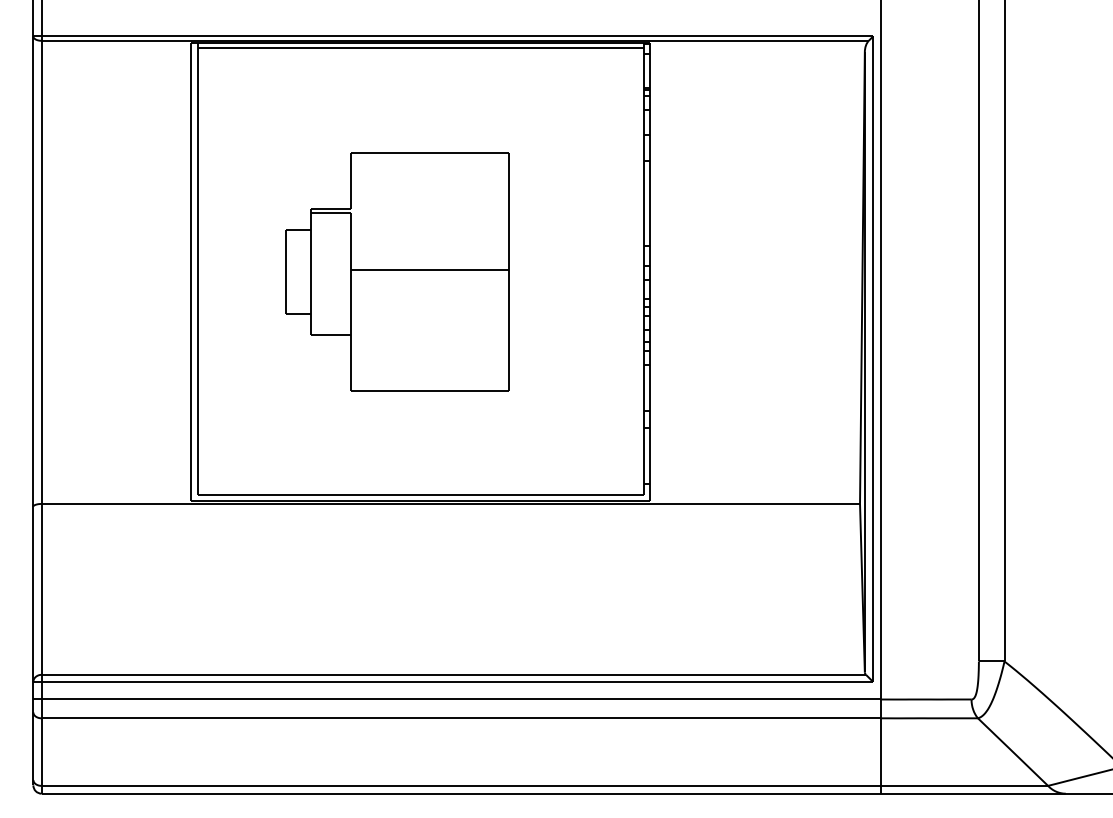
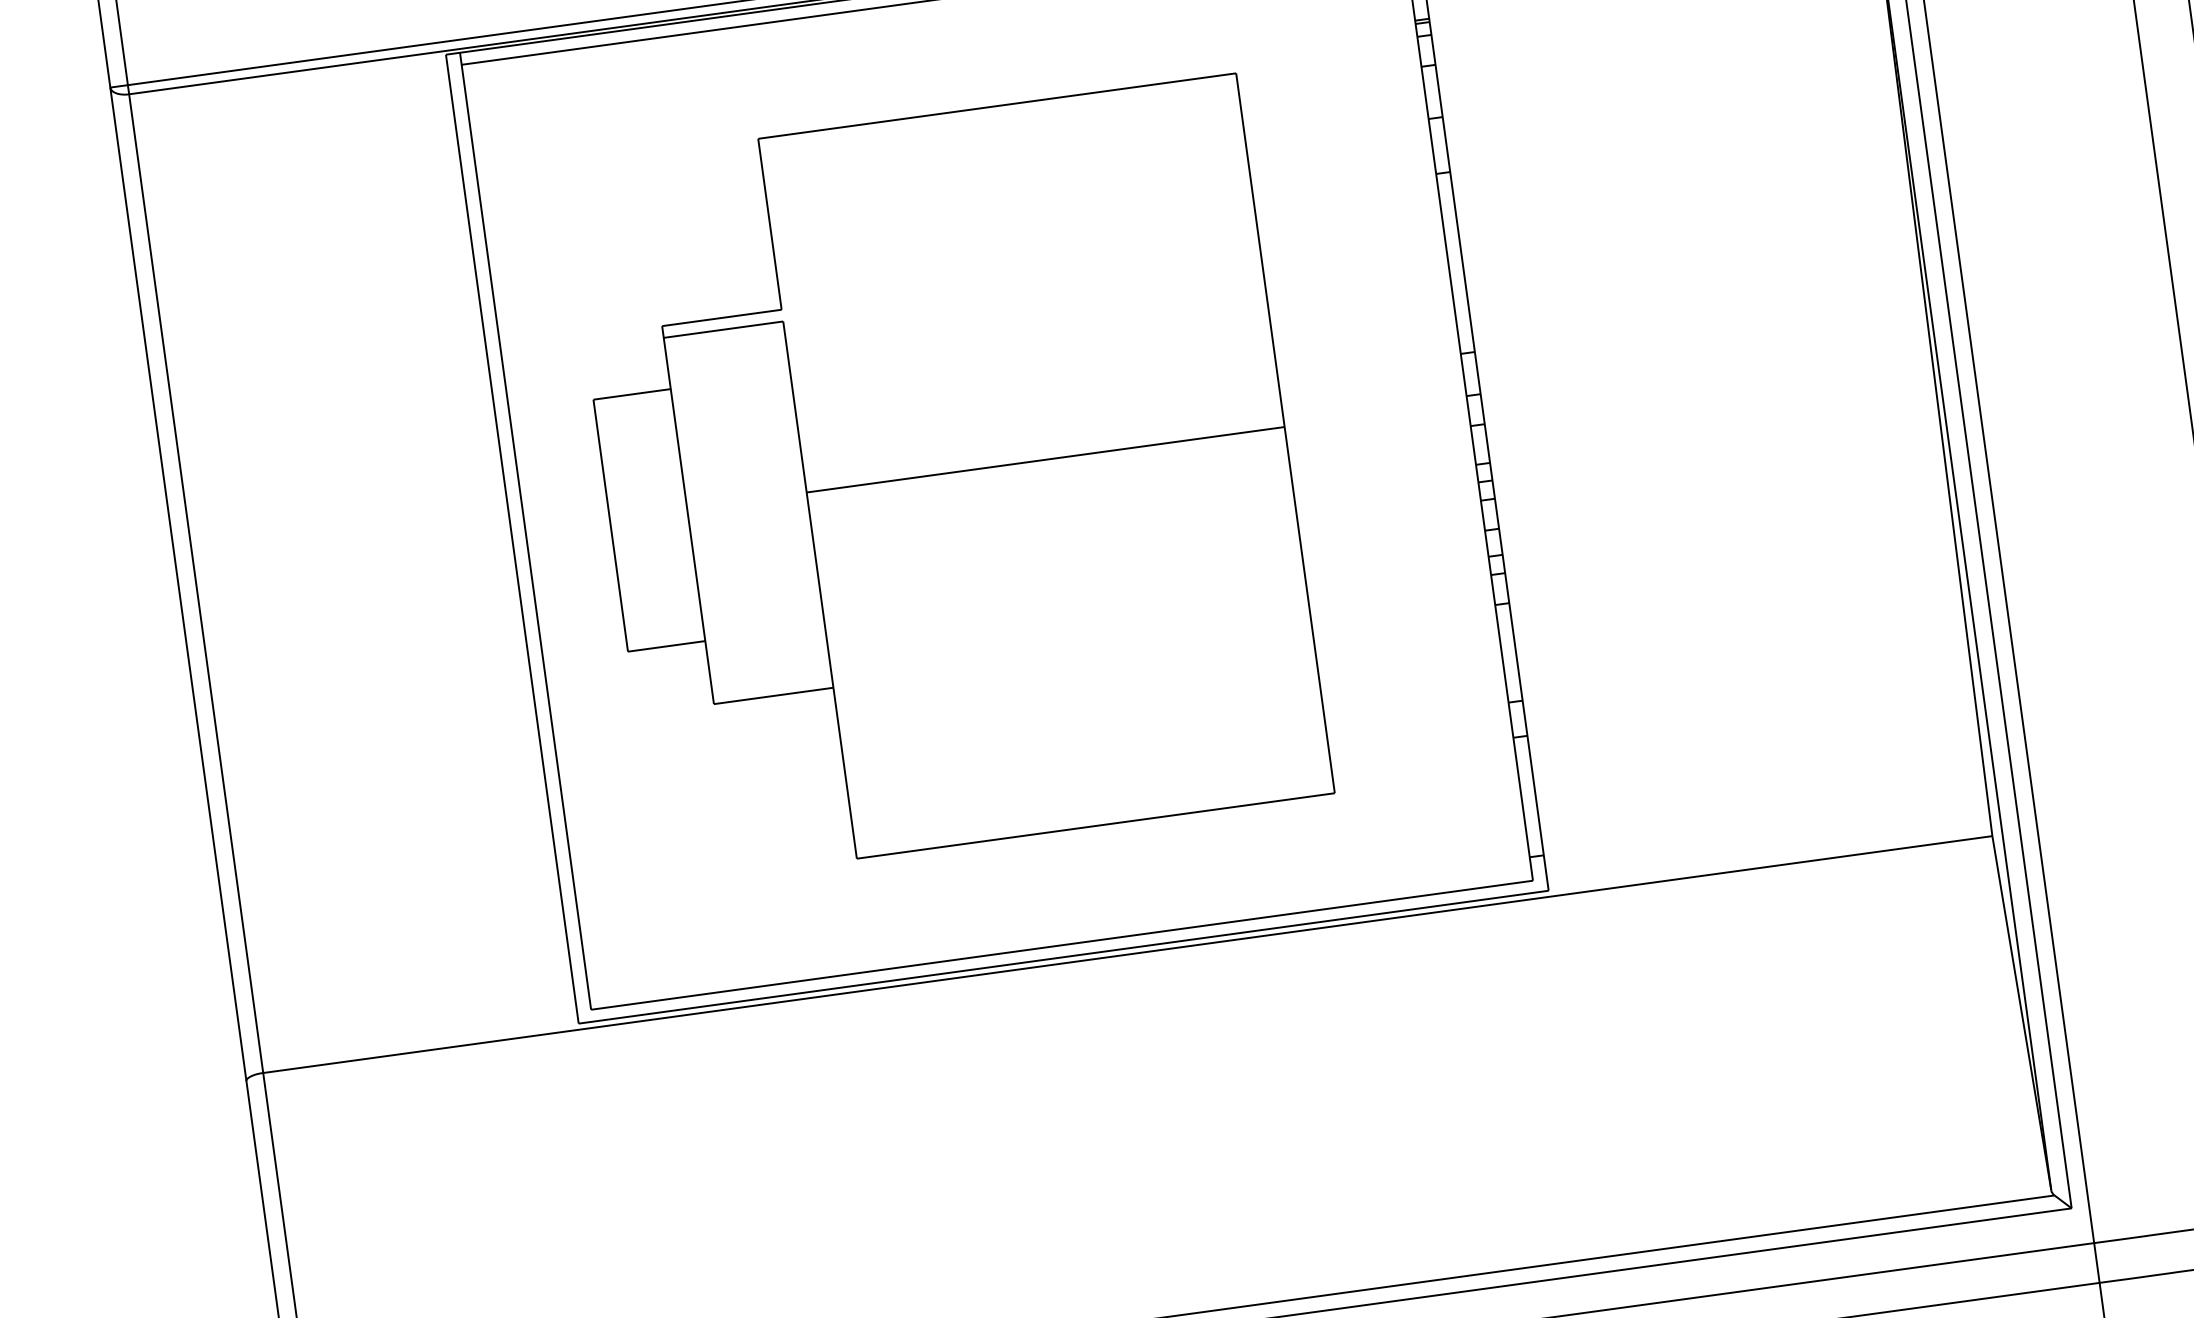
part: (397, 271) -> (947, 478), size x1.43

